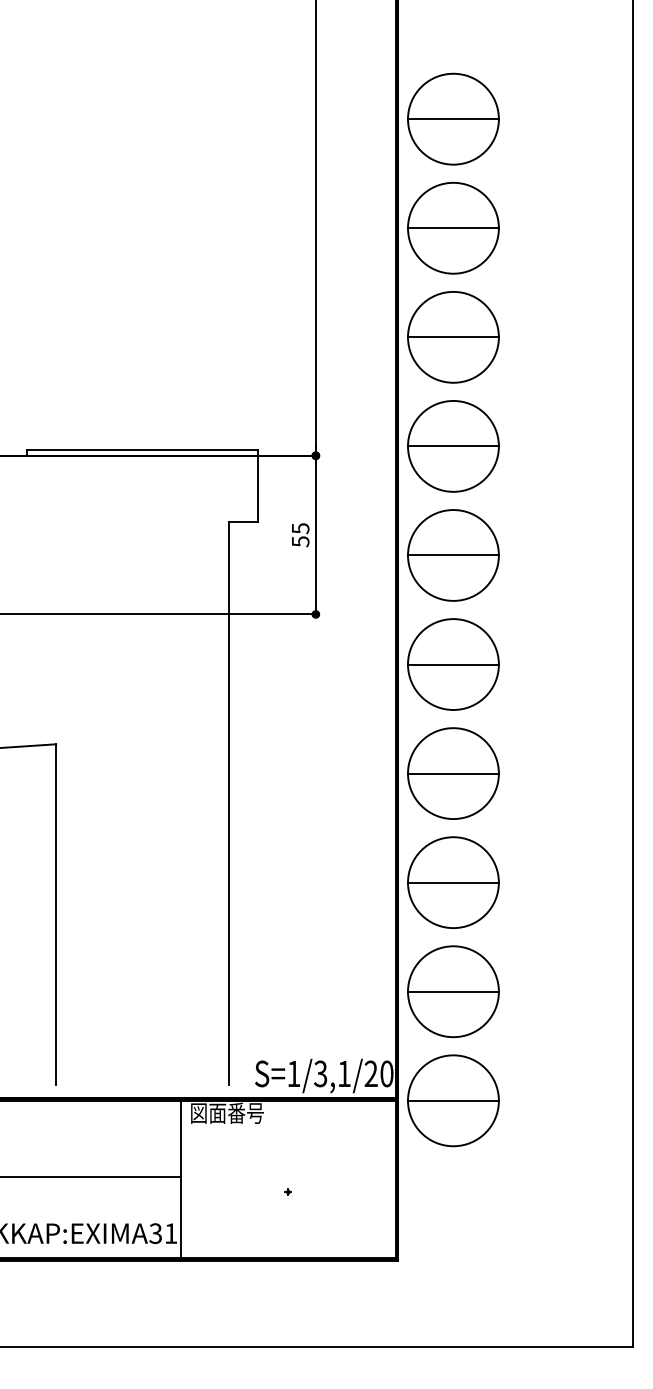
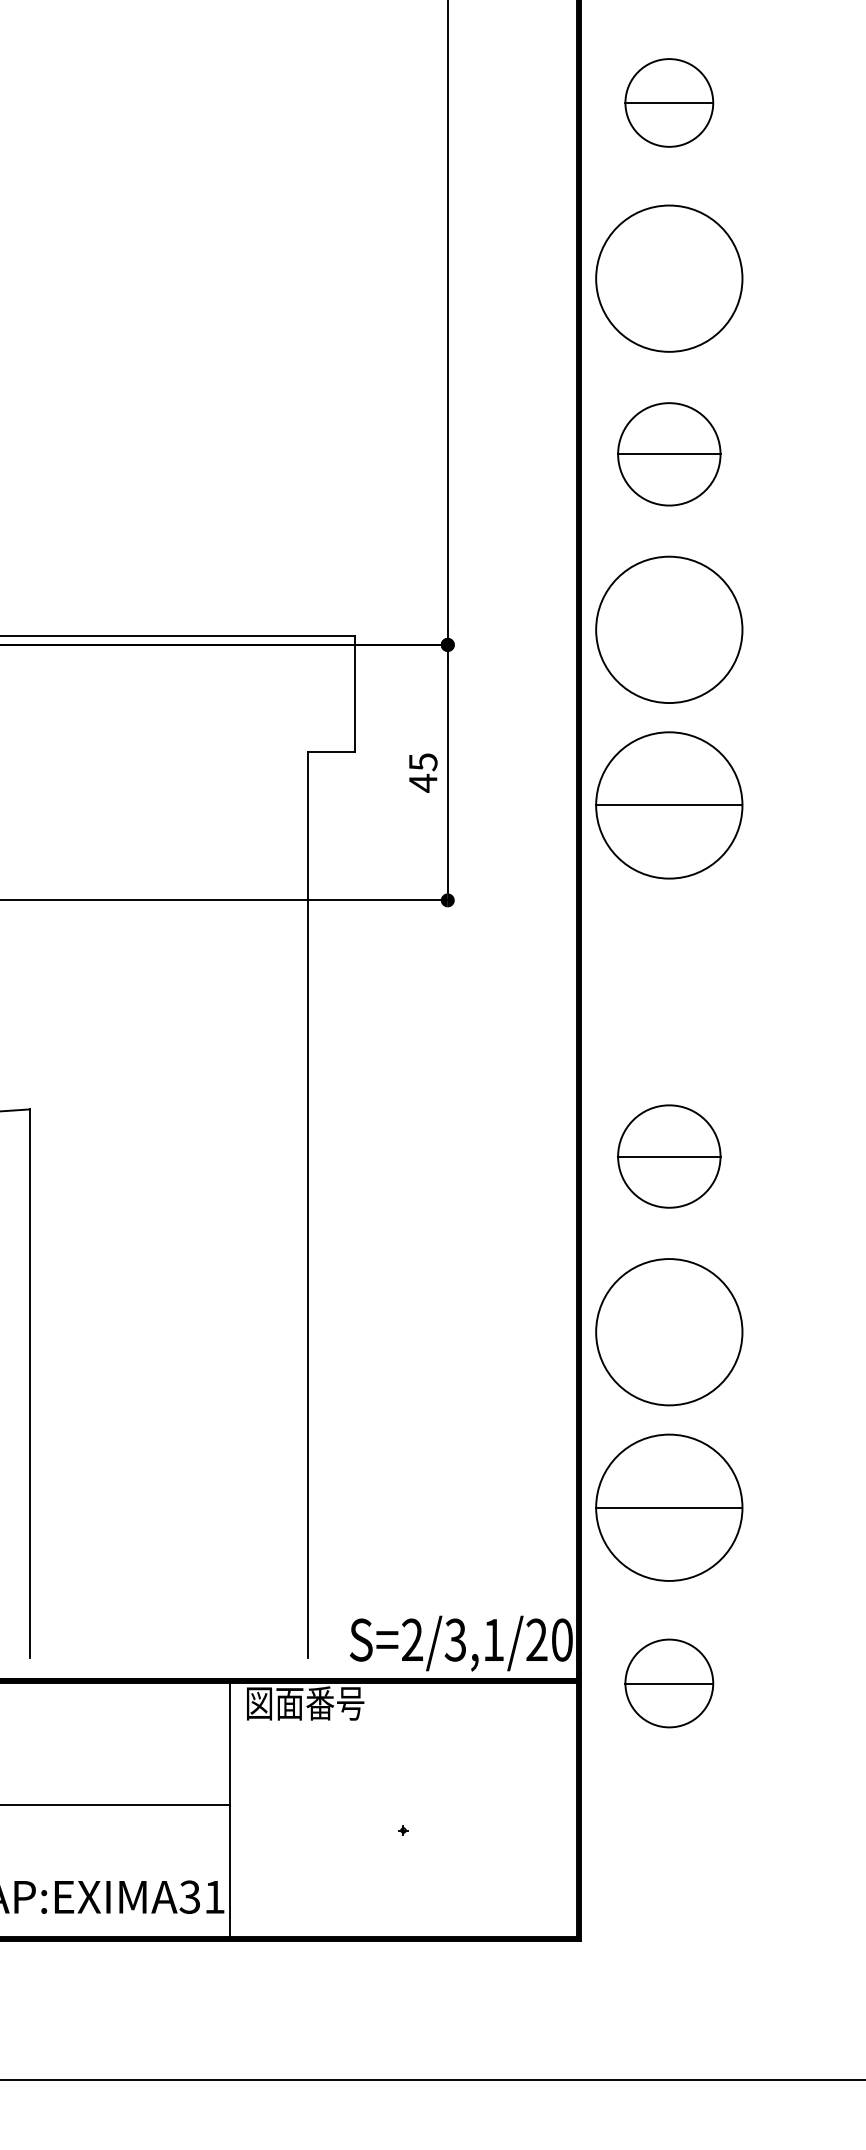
part: (453, 118) -> (669, 101), size x0.6
line: (453, 228) -> (669, 279), removed
part: (453, 337) -> (669, 454), size x0.7
line: (453, 446) -> (669, 630), removed
text: (300, 541) -> (423, 782), 55 -> 45
part: (453, 664) -> (669, 980), removed
part: (453, 773) -> (669, 1156), size x0.7
line: (453, 882) -> (669, 1331), removed
text: (293, 1073) -> (411, 1639), S=1/3,1/20 -> S=2/3,1/20
part: (453, 1100) -> (669, 1682), size x0.6

